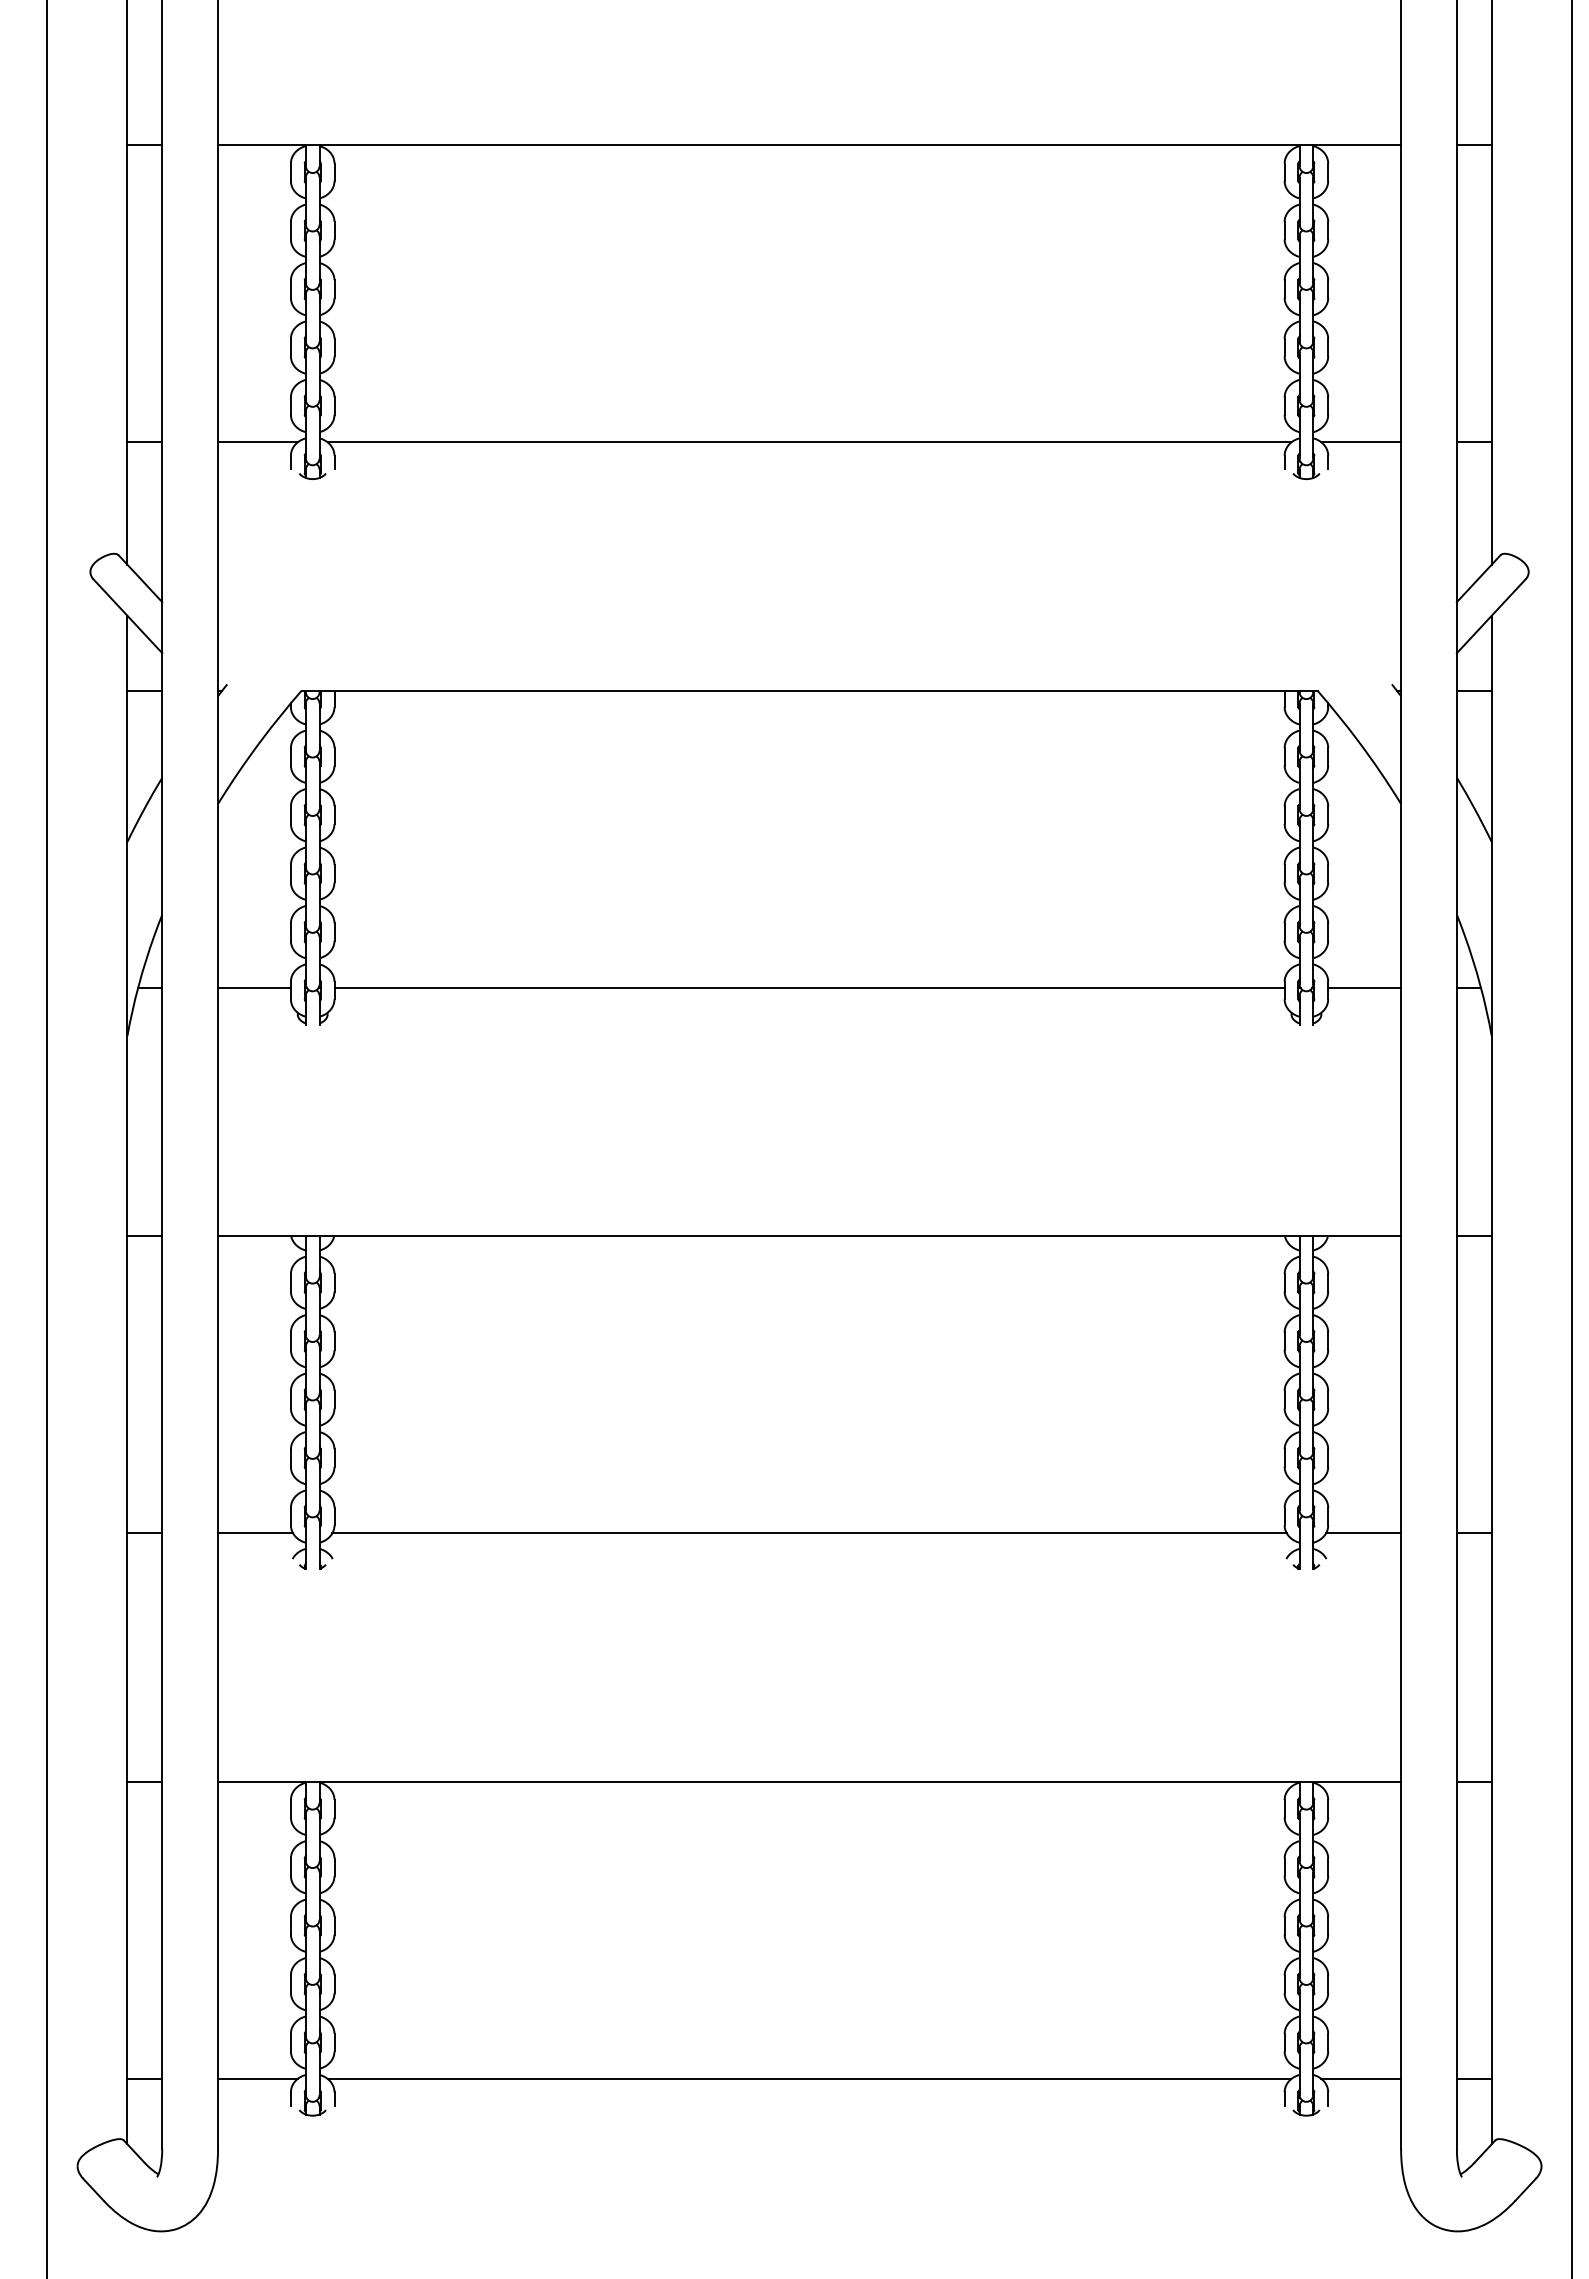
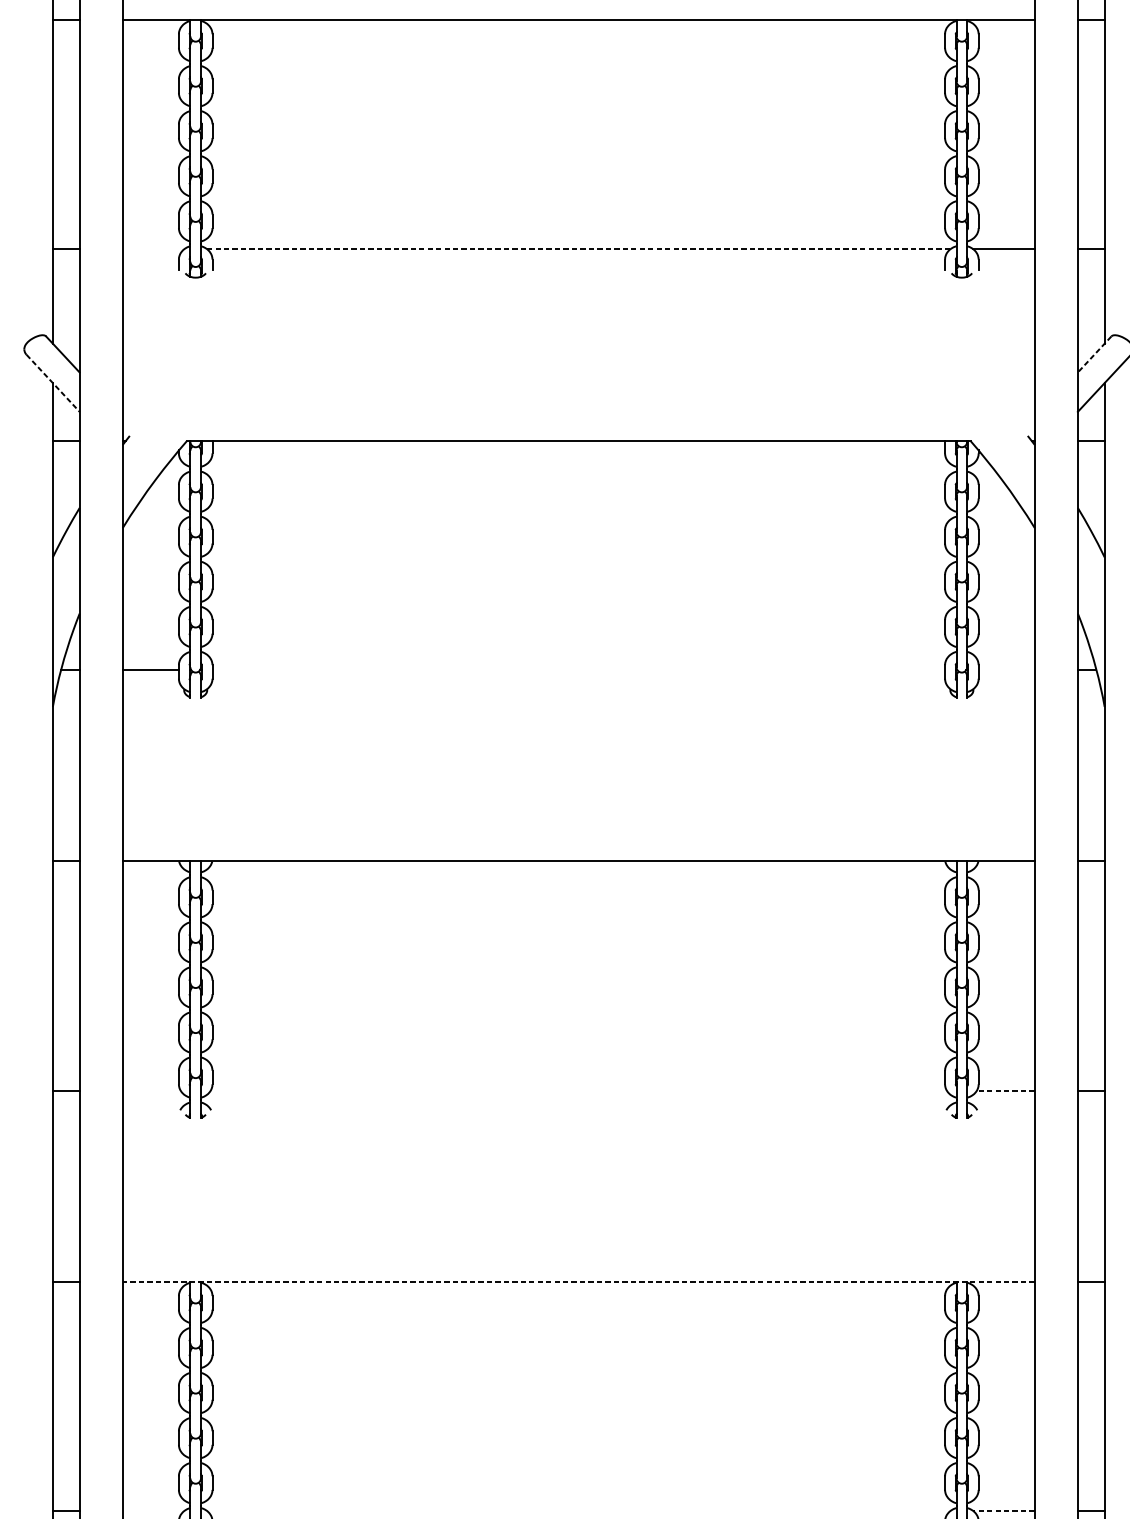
line: (257, 442) -> (153, 249), removed
line: (809, 442) -> (578, 249), solid -> dashed
line: (1478, 578) -> (1094, 354), solid -> dashed
line: (127, 616) -> (52, 383), solid -> dashed
line: (809, 987) -> (578, 669), removed
line: (1364, 987) -> (1006, 669), removed
line: (255, 1533) -> (151, 1090), removed
line: (809, 1533) -> (578, 1090), removed
line: (1363, 1533) -> (1005, 1090), solid -> dashed
line: (809, 1781) -> (578, 1281), solid -> dashed
line: (257, 2078) -> (153, 1510), removed
line: (809, 2078) -> (578, 1510), removed
line: (1361, 2078) -> (1004, 1510), solid -> dashed

